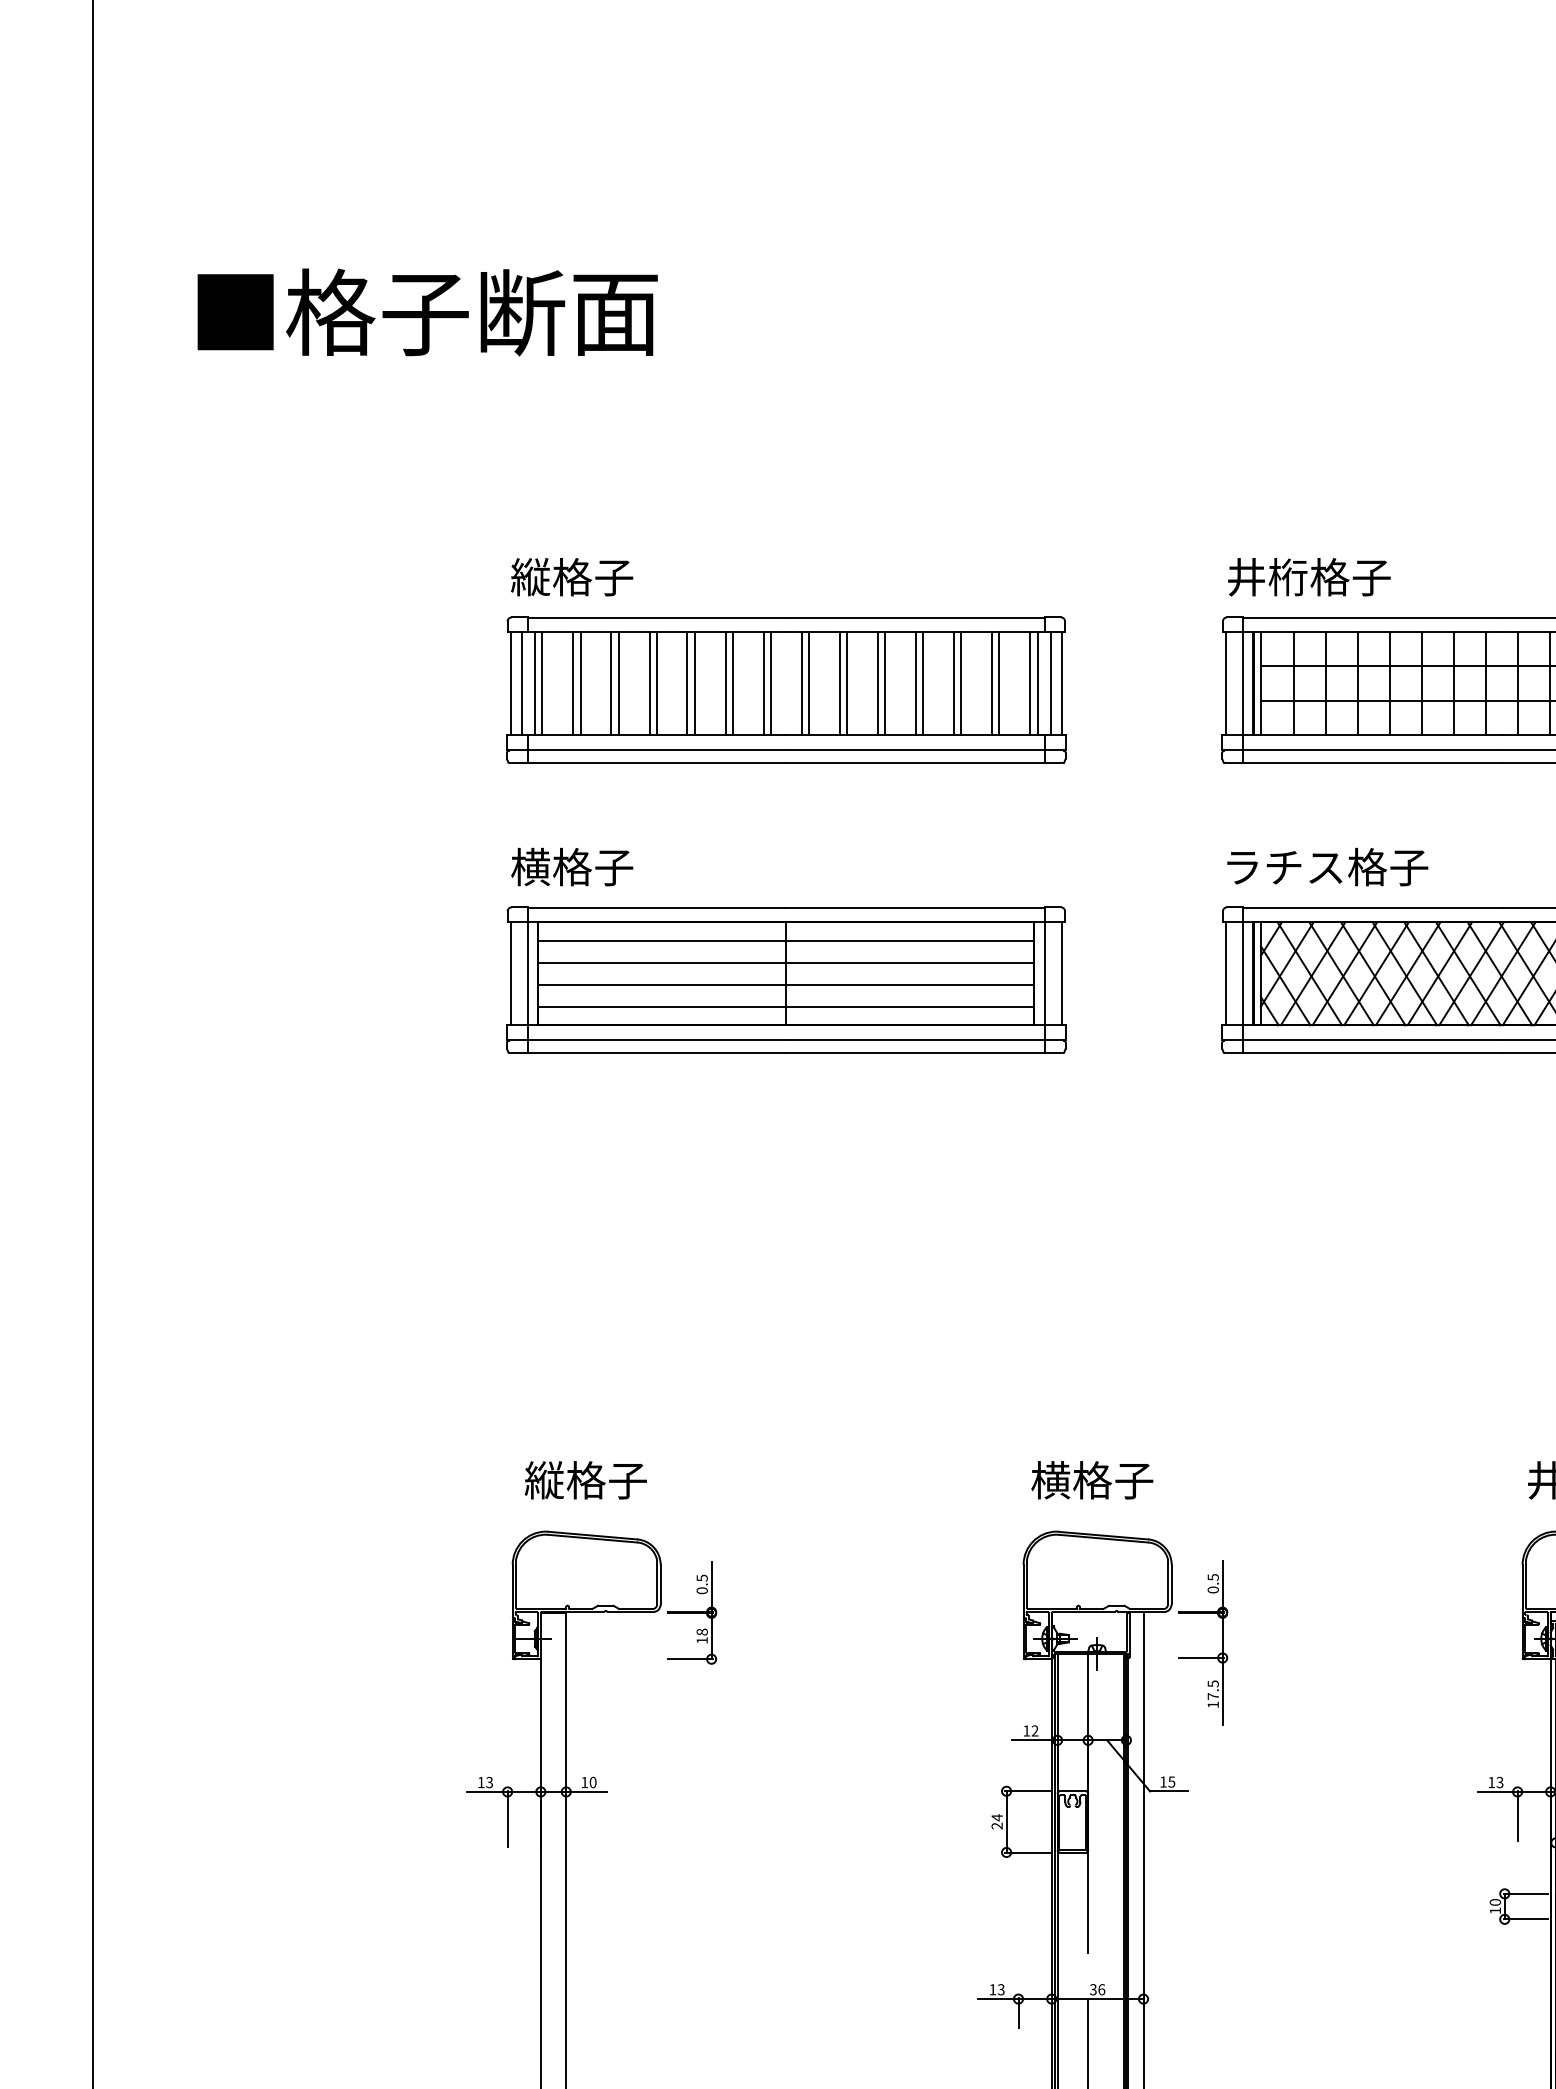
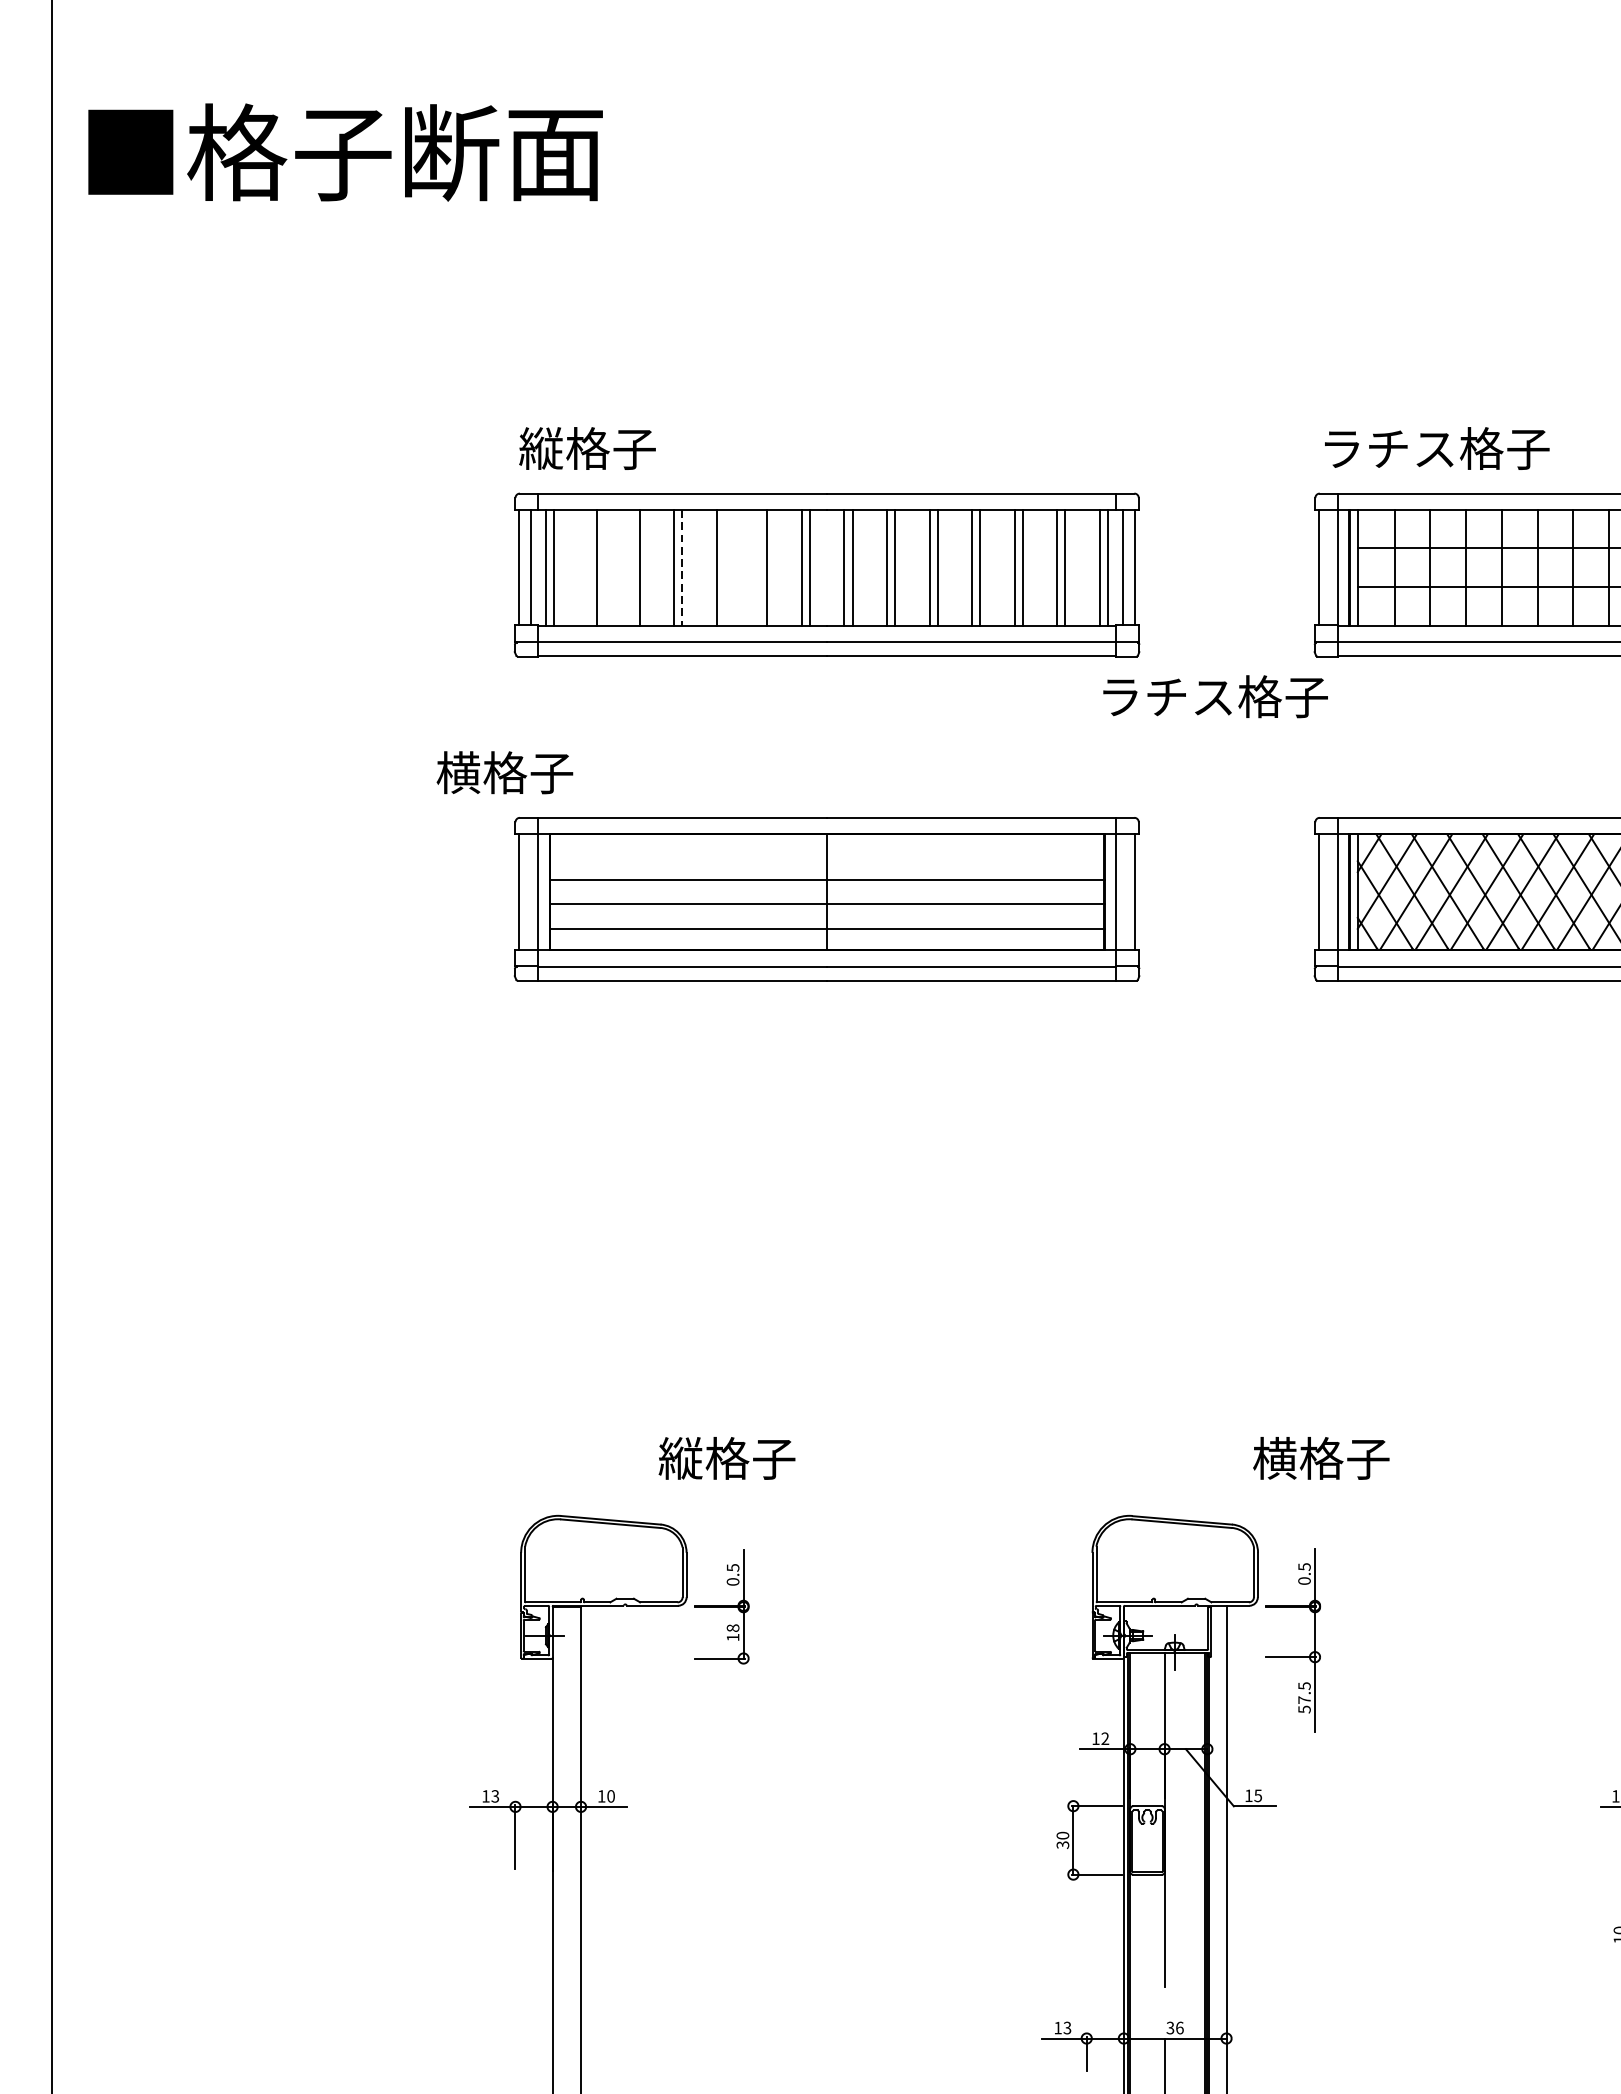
text: (427, 312) -> (345, 152), moved
text: (1330, 577) -> (1435, 448), 井桁格子 -> ラチス格子
line: (573, 683) -> (589, 567), removed
line: (611, 683) -> (631, 567), removed
line: (656, 683) -> (681, 567), solid -> dashed
line: (694, 683) -> (724, 567), removed
line: (725, 683) -> (759, 567), removed
text: (572, 866) -> (505, 772), moved
text: (1327, 866) -> (1215, 696), moved
line: (786, 940) -> (827, 854), removed
text: (585, 1480) -> (726, 1458), moved
text: (1092, 1480) -> (1321, 1458), moved
text: (1212, 1704) -> (1303, 1709), 17.5 -> 57.5
text: (996, 1821) -> (1062, 1839), 24 -> 30

